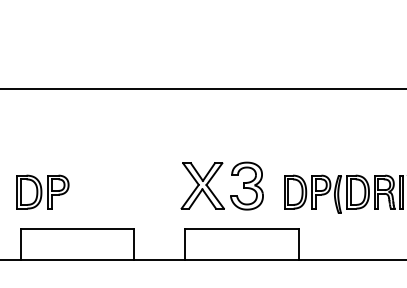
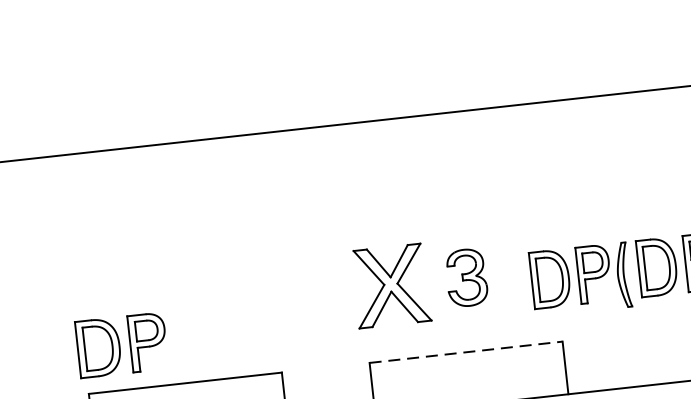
part: (246, 185) -> (465, 276), size x0.7
part: (42, 191) -> (121, 344), moved
line: (241, 229) -> (465, 352), solid -> dashed

